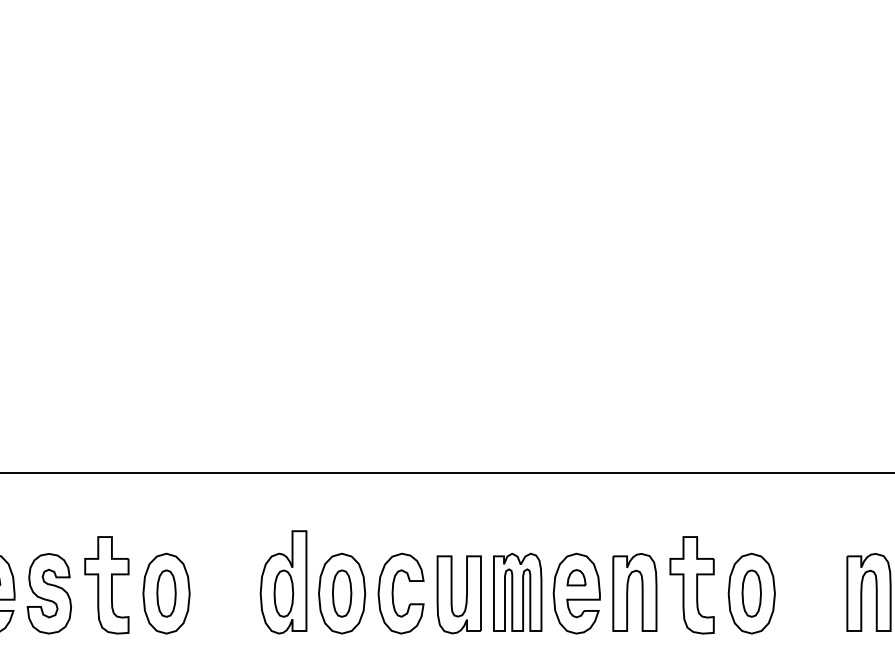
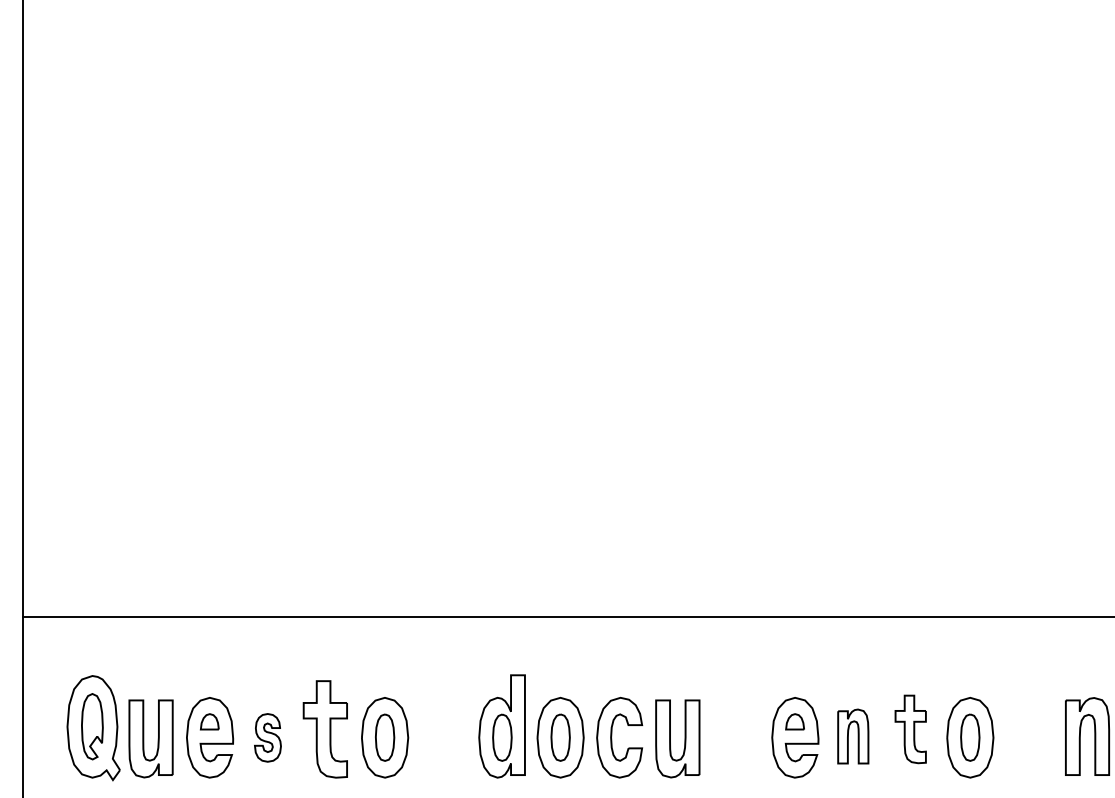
part: (691, 585) -> (910, 729), size x0.7
part: (516, 591) -> (735, 735), removed
part: (633, 592) -> (852, 736), size x0.7
part: (48, 593) -> (267, 737), size x0.6

